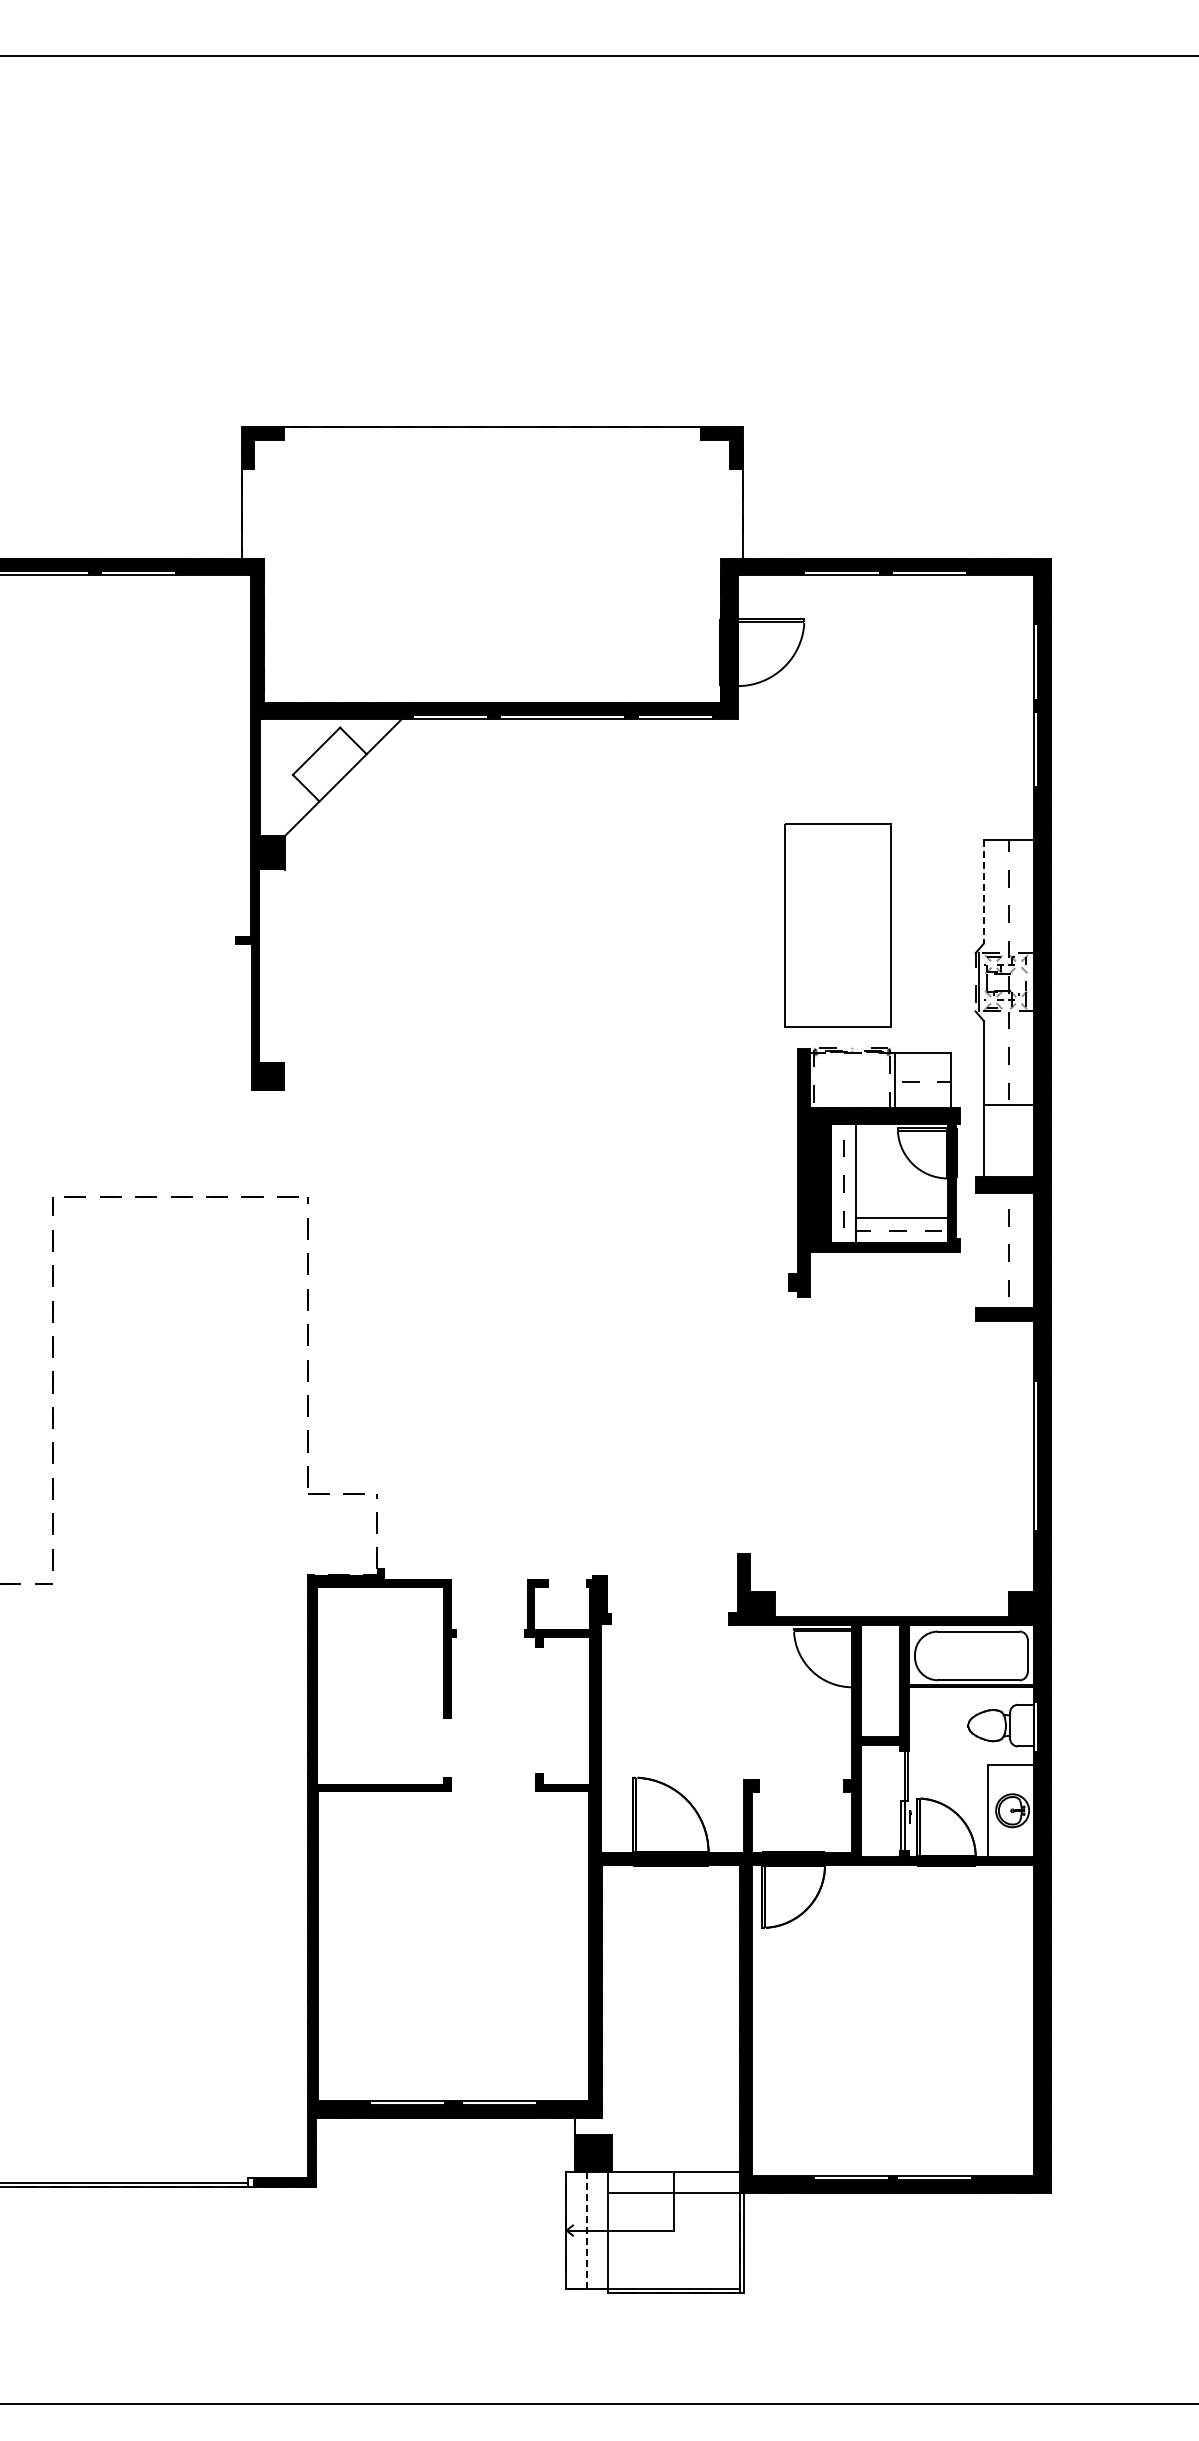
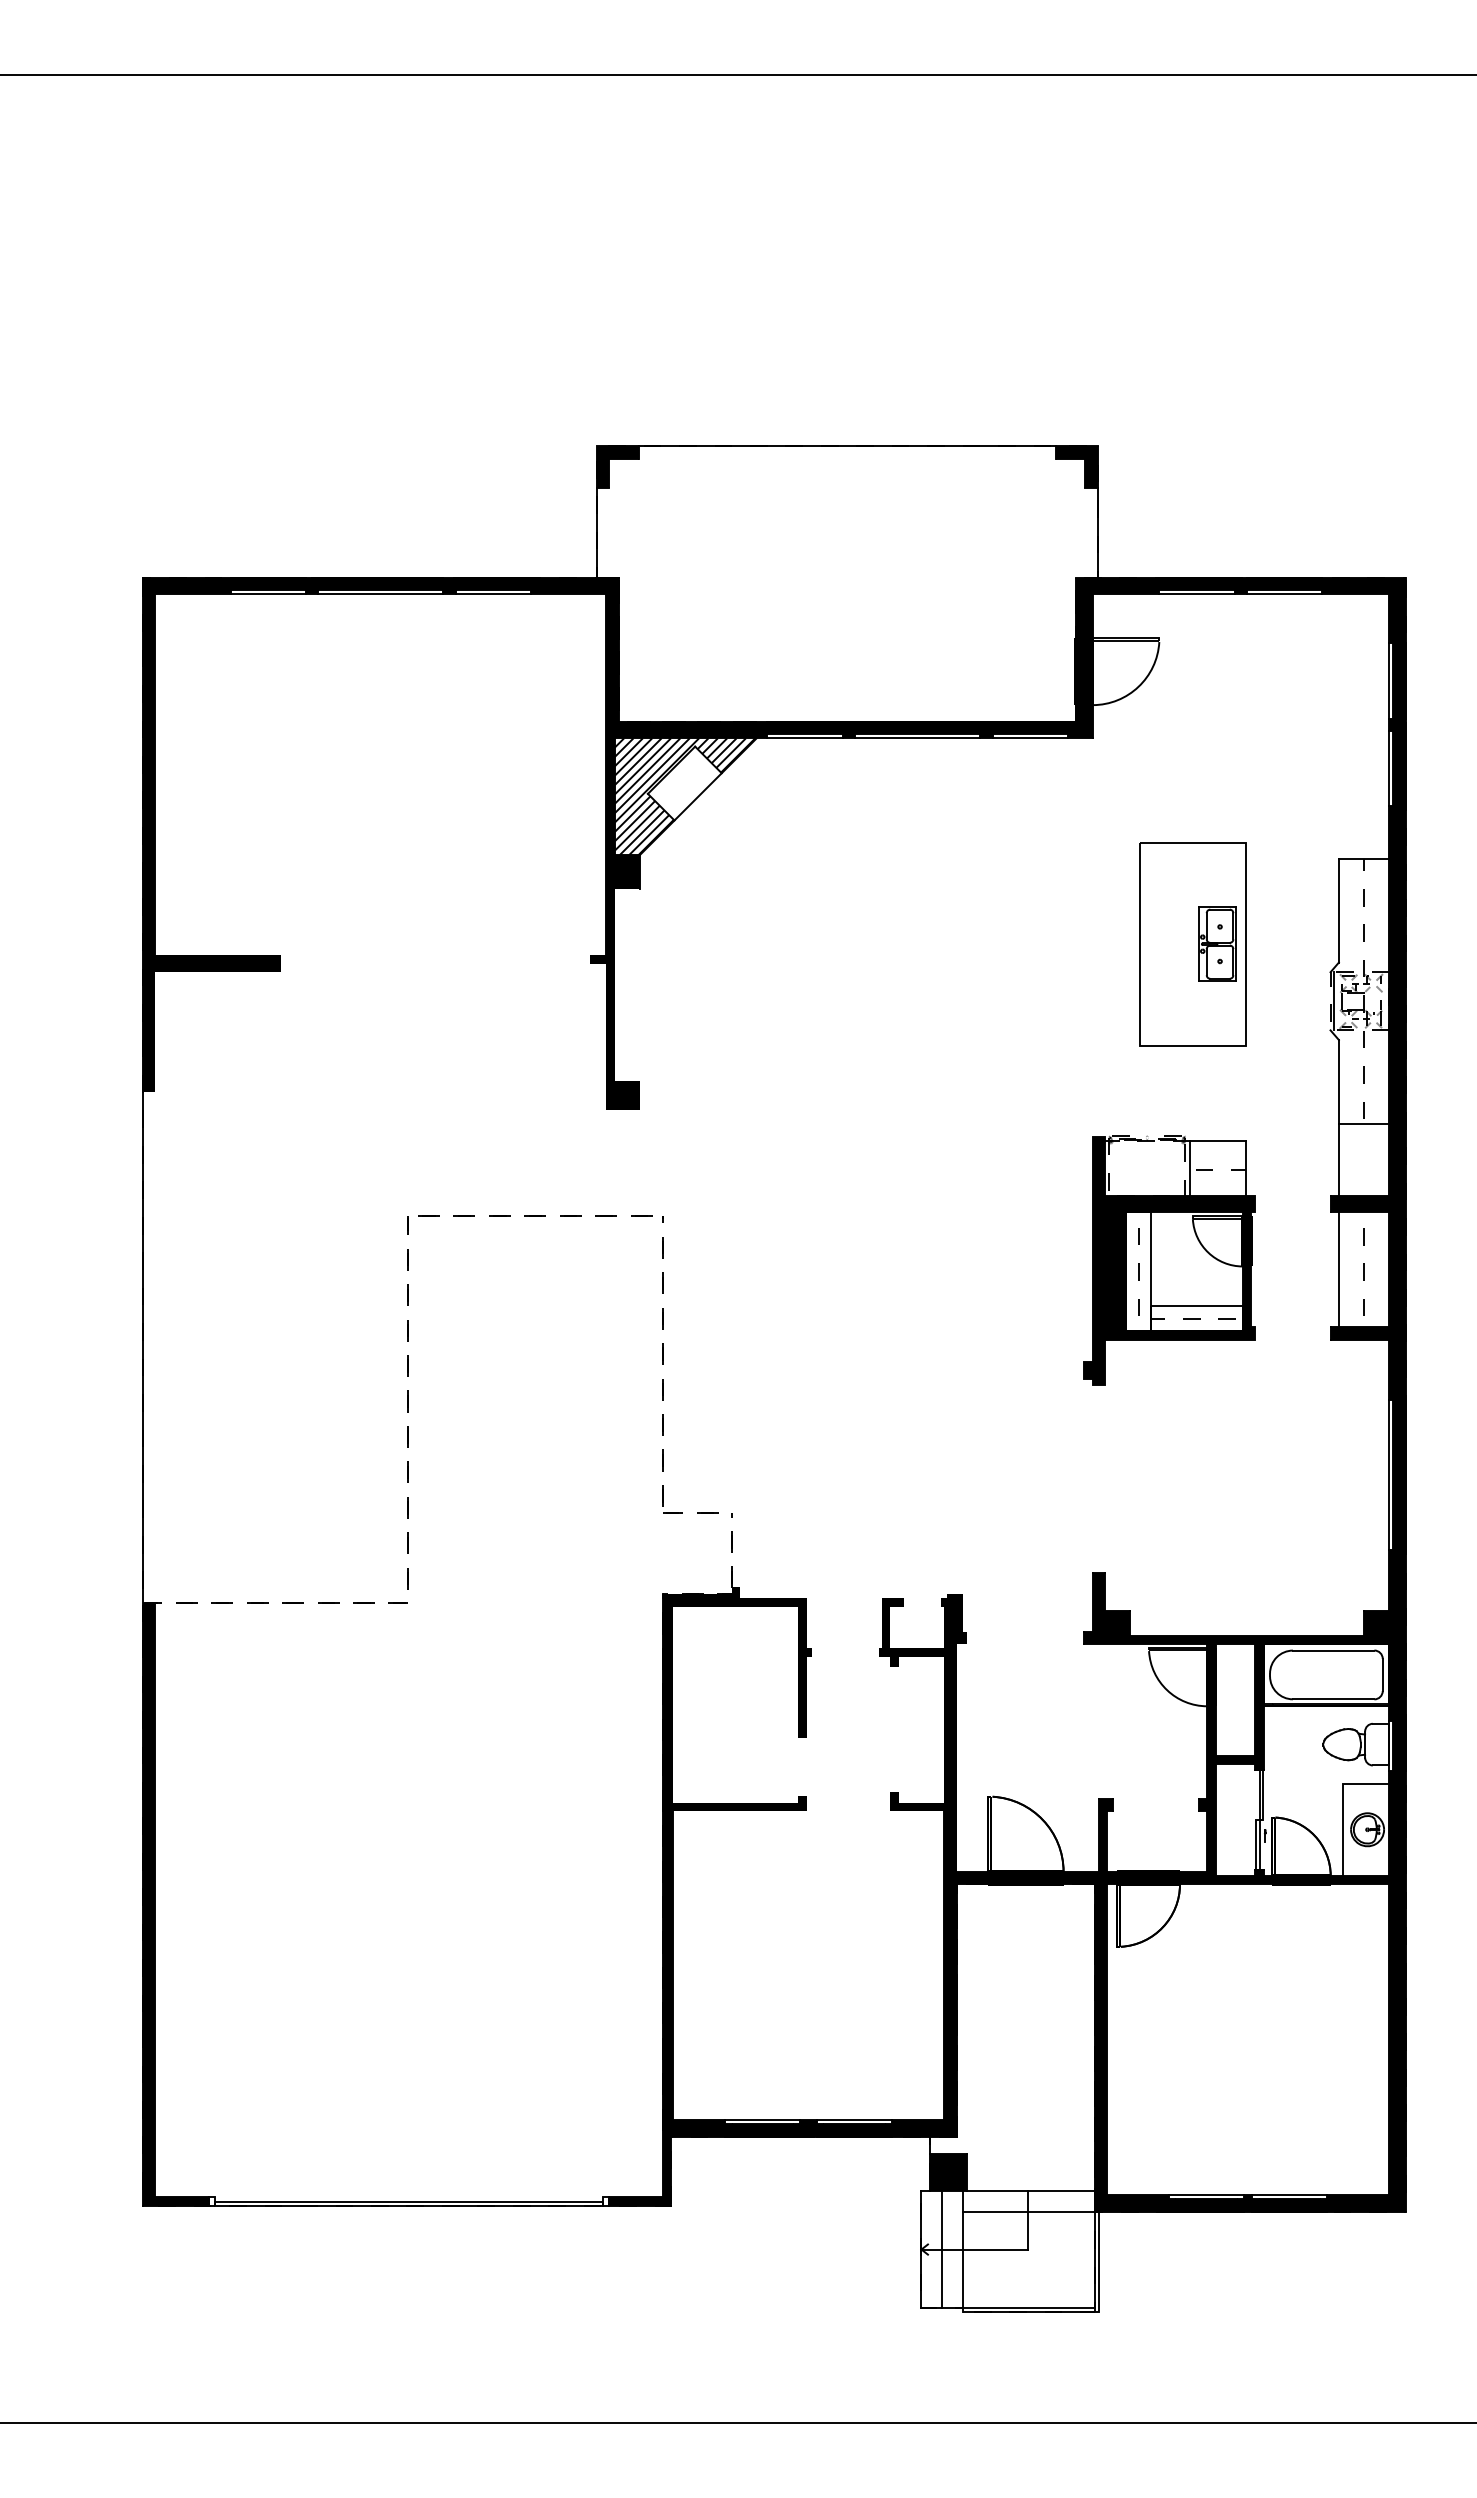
hatch: (329, 777) -> (684, 796), added
line: (983, 891) -> (1338, 910), dashed -> solid
part: (862, 924) -> (1217, 943), added
part: (874, 1172) -> (1169, 1260), moved
line: (983, 1250) -> (1338, 1269), added
line: (587, 2230) -> (942, 2249), dashed -> solid

